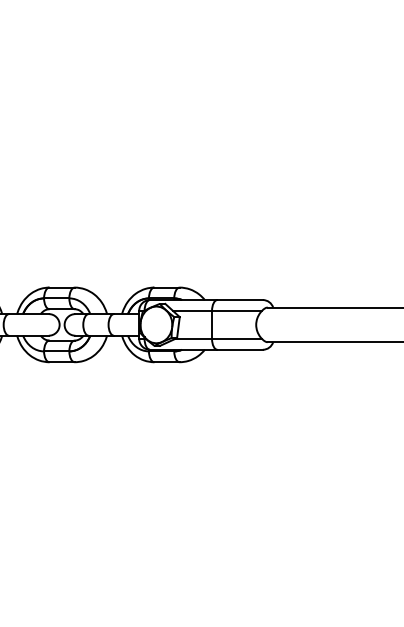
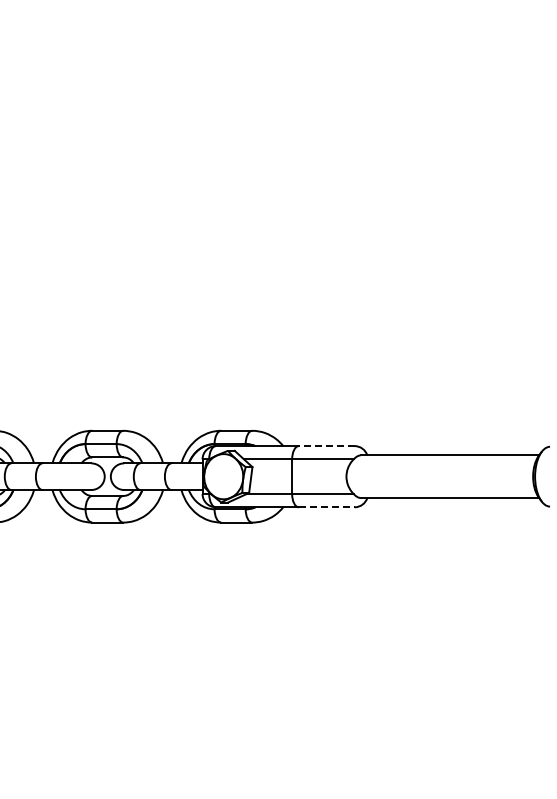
line: (239, 300) -> (326, 446), solid -> dashed
line: (239, 349) -> (326, 507), solid -> dashed

